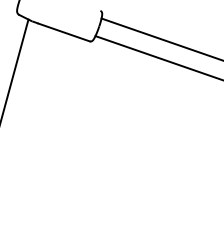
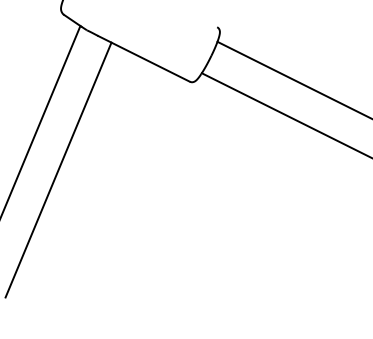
line: (26, 96) -> (57, 169), added

